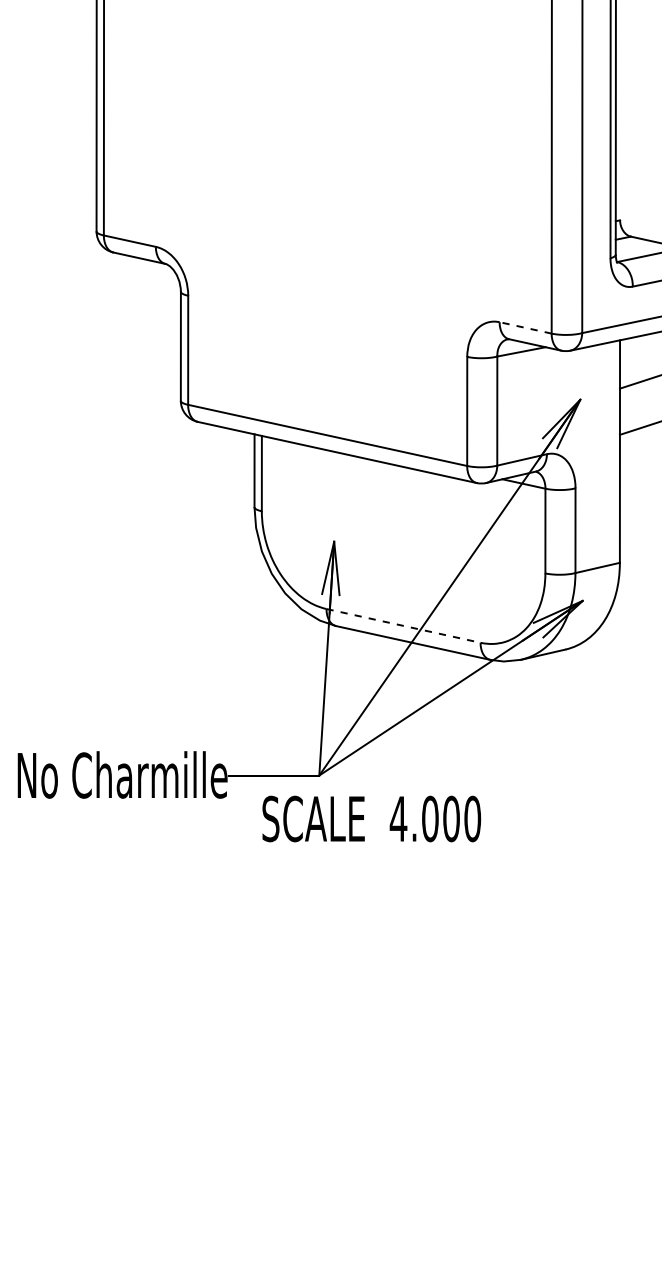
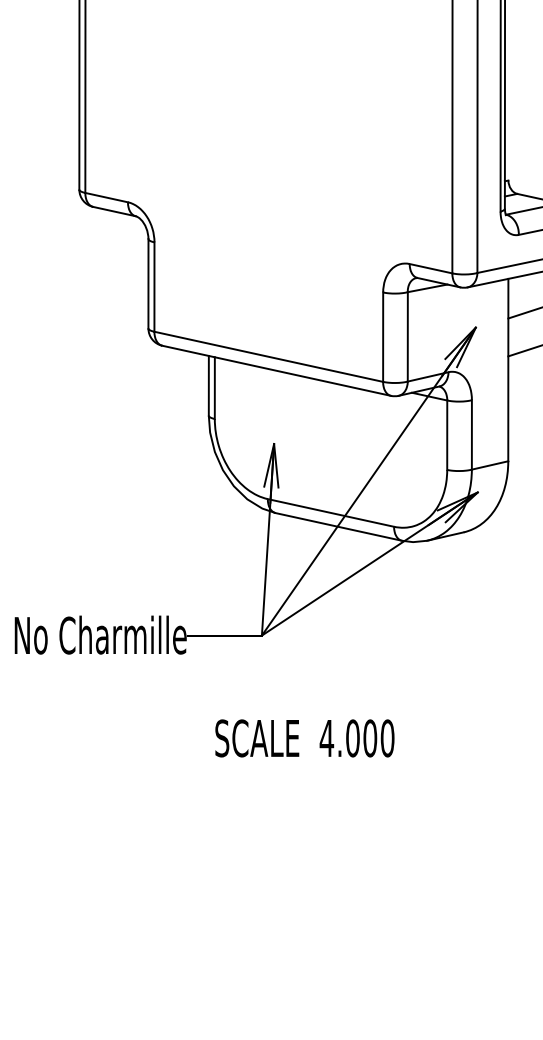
line: (525, 327) -> (430, 268), dashed -> solid
line: (403, 625) -> (330, 512), dashed -> solid
text: (371, 818) -> (304, 738), moved

